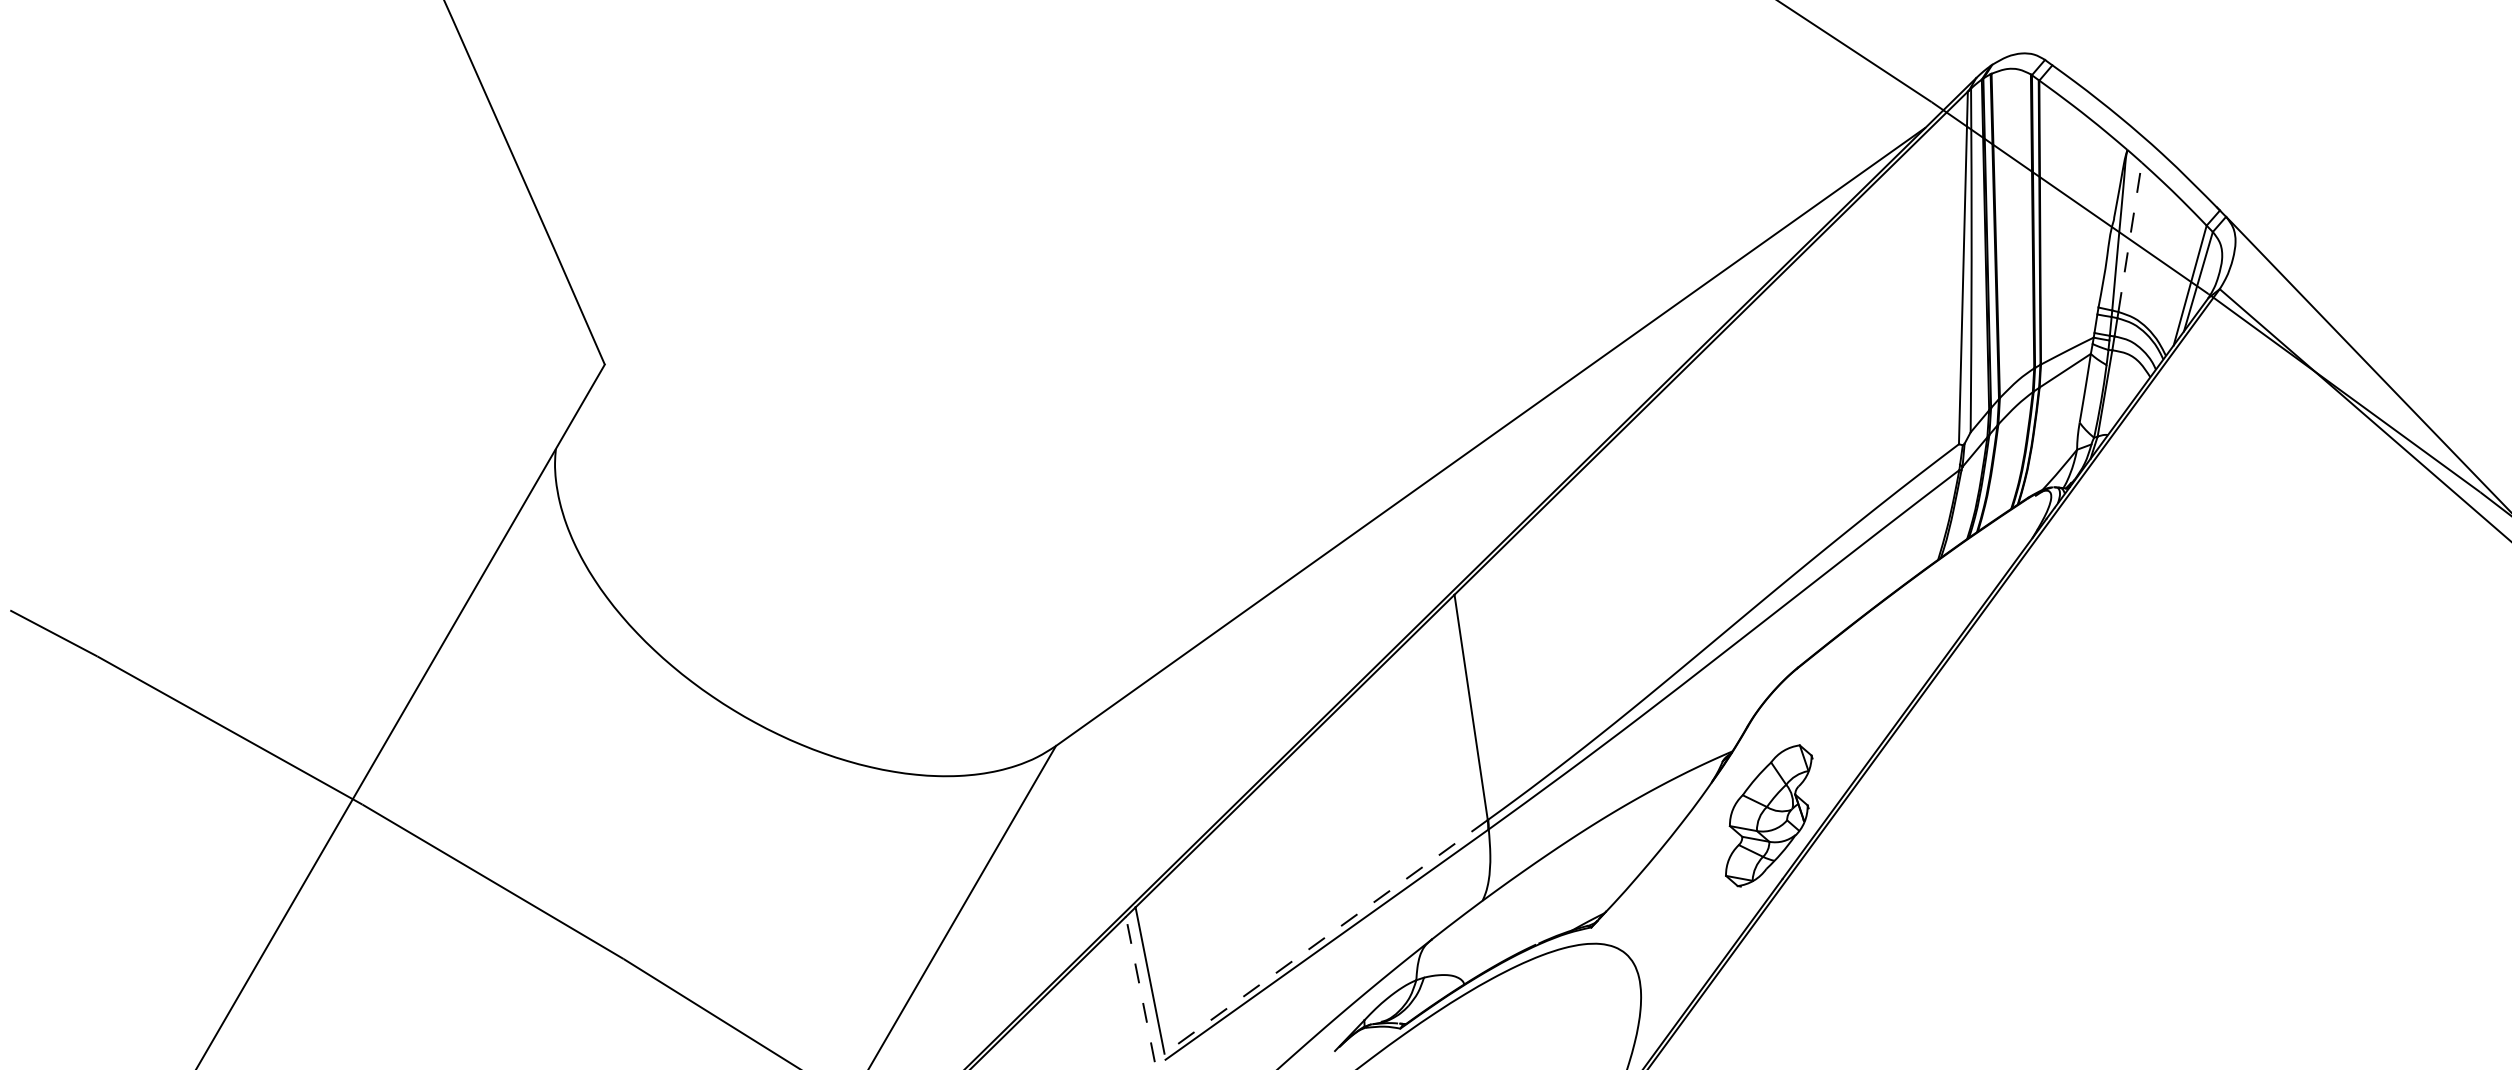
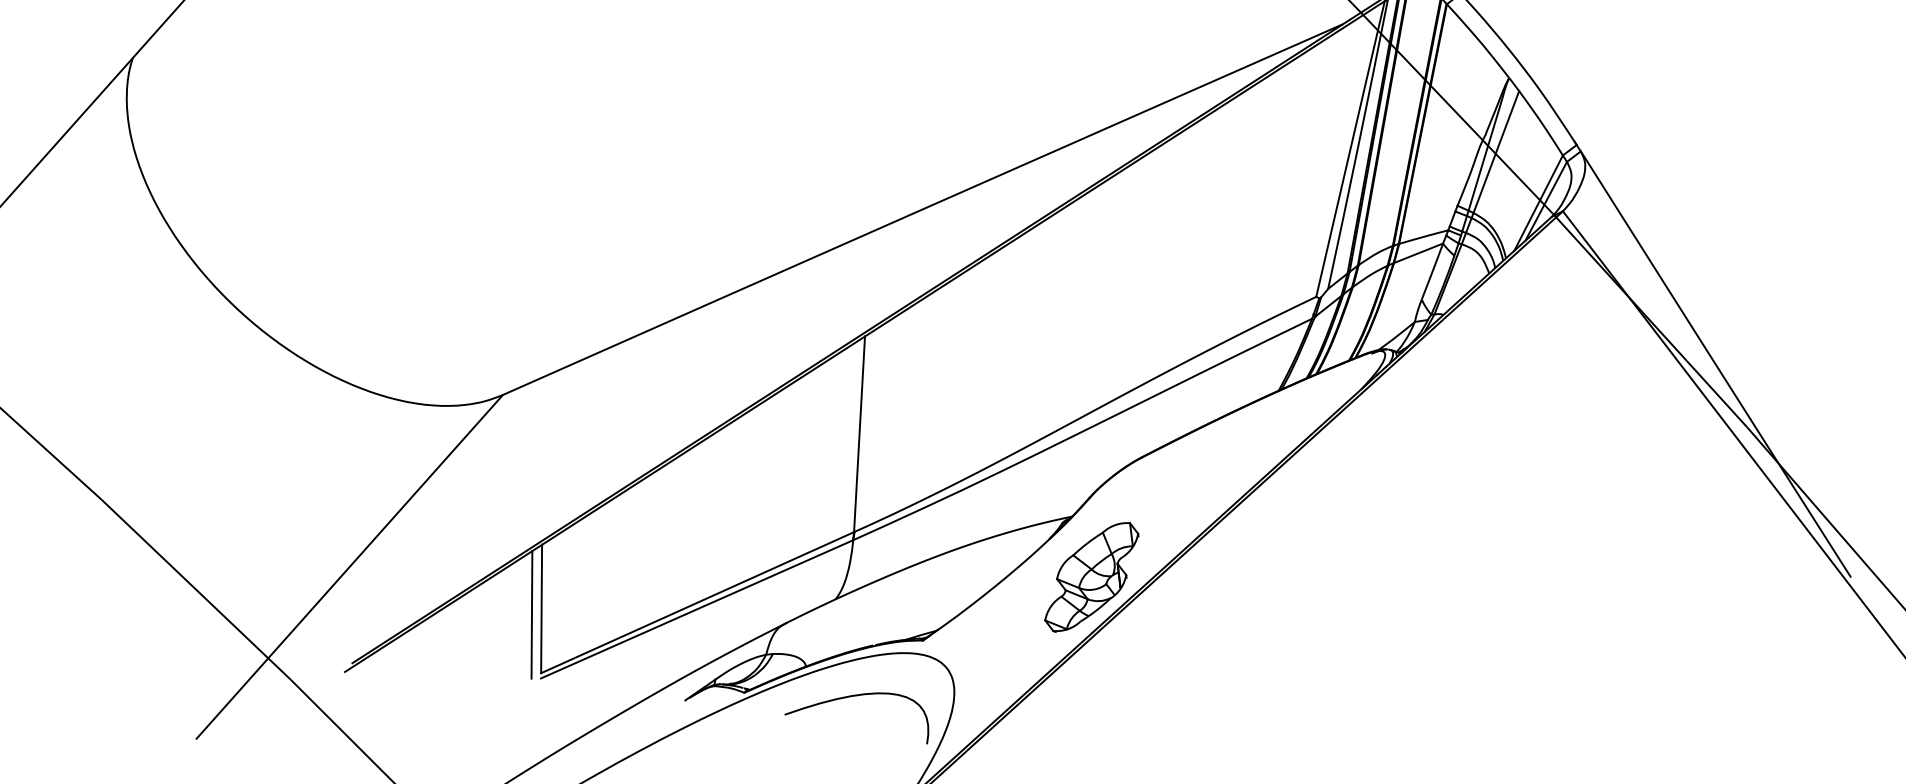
line: (2130, 237) -> (1496, 152), dashed -> solid
line: (1325, 937) -> (696, 603), dashed -> solid
line: (1140, 989) -> (532, 614), dashed -> solid
curve: (1531, 1005) -> (858, 696), added

